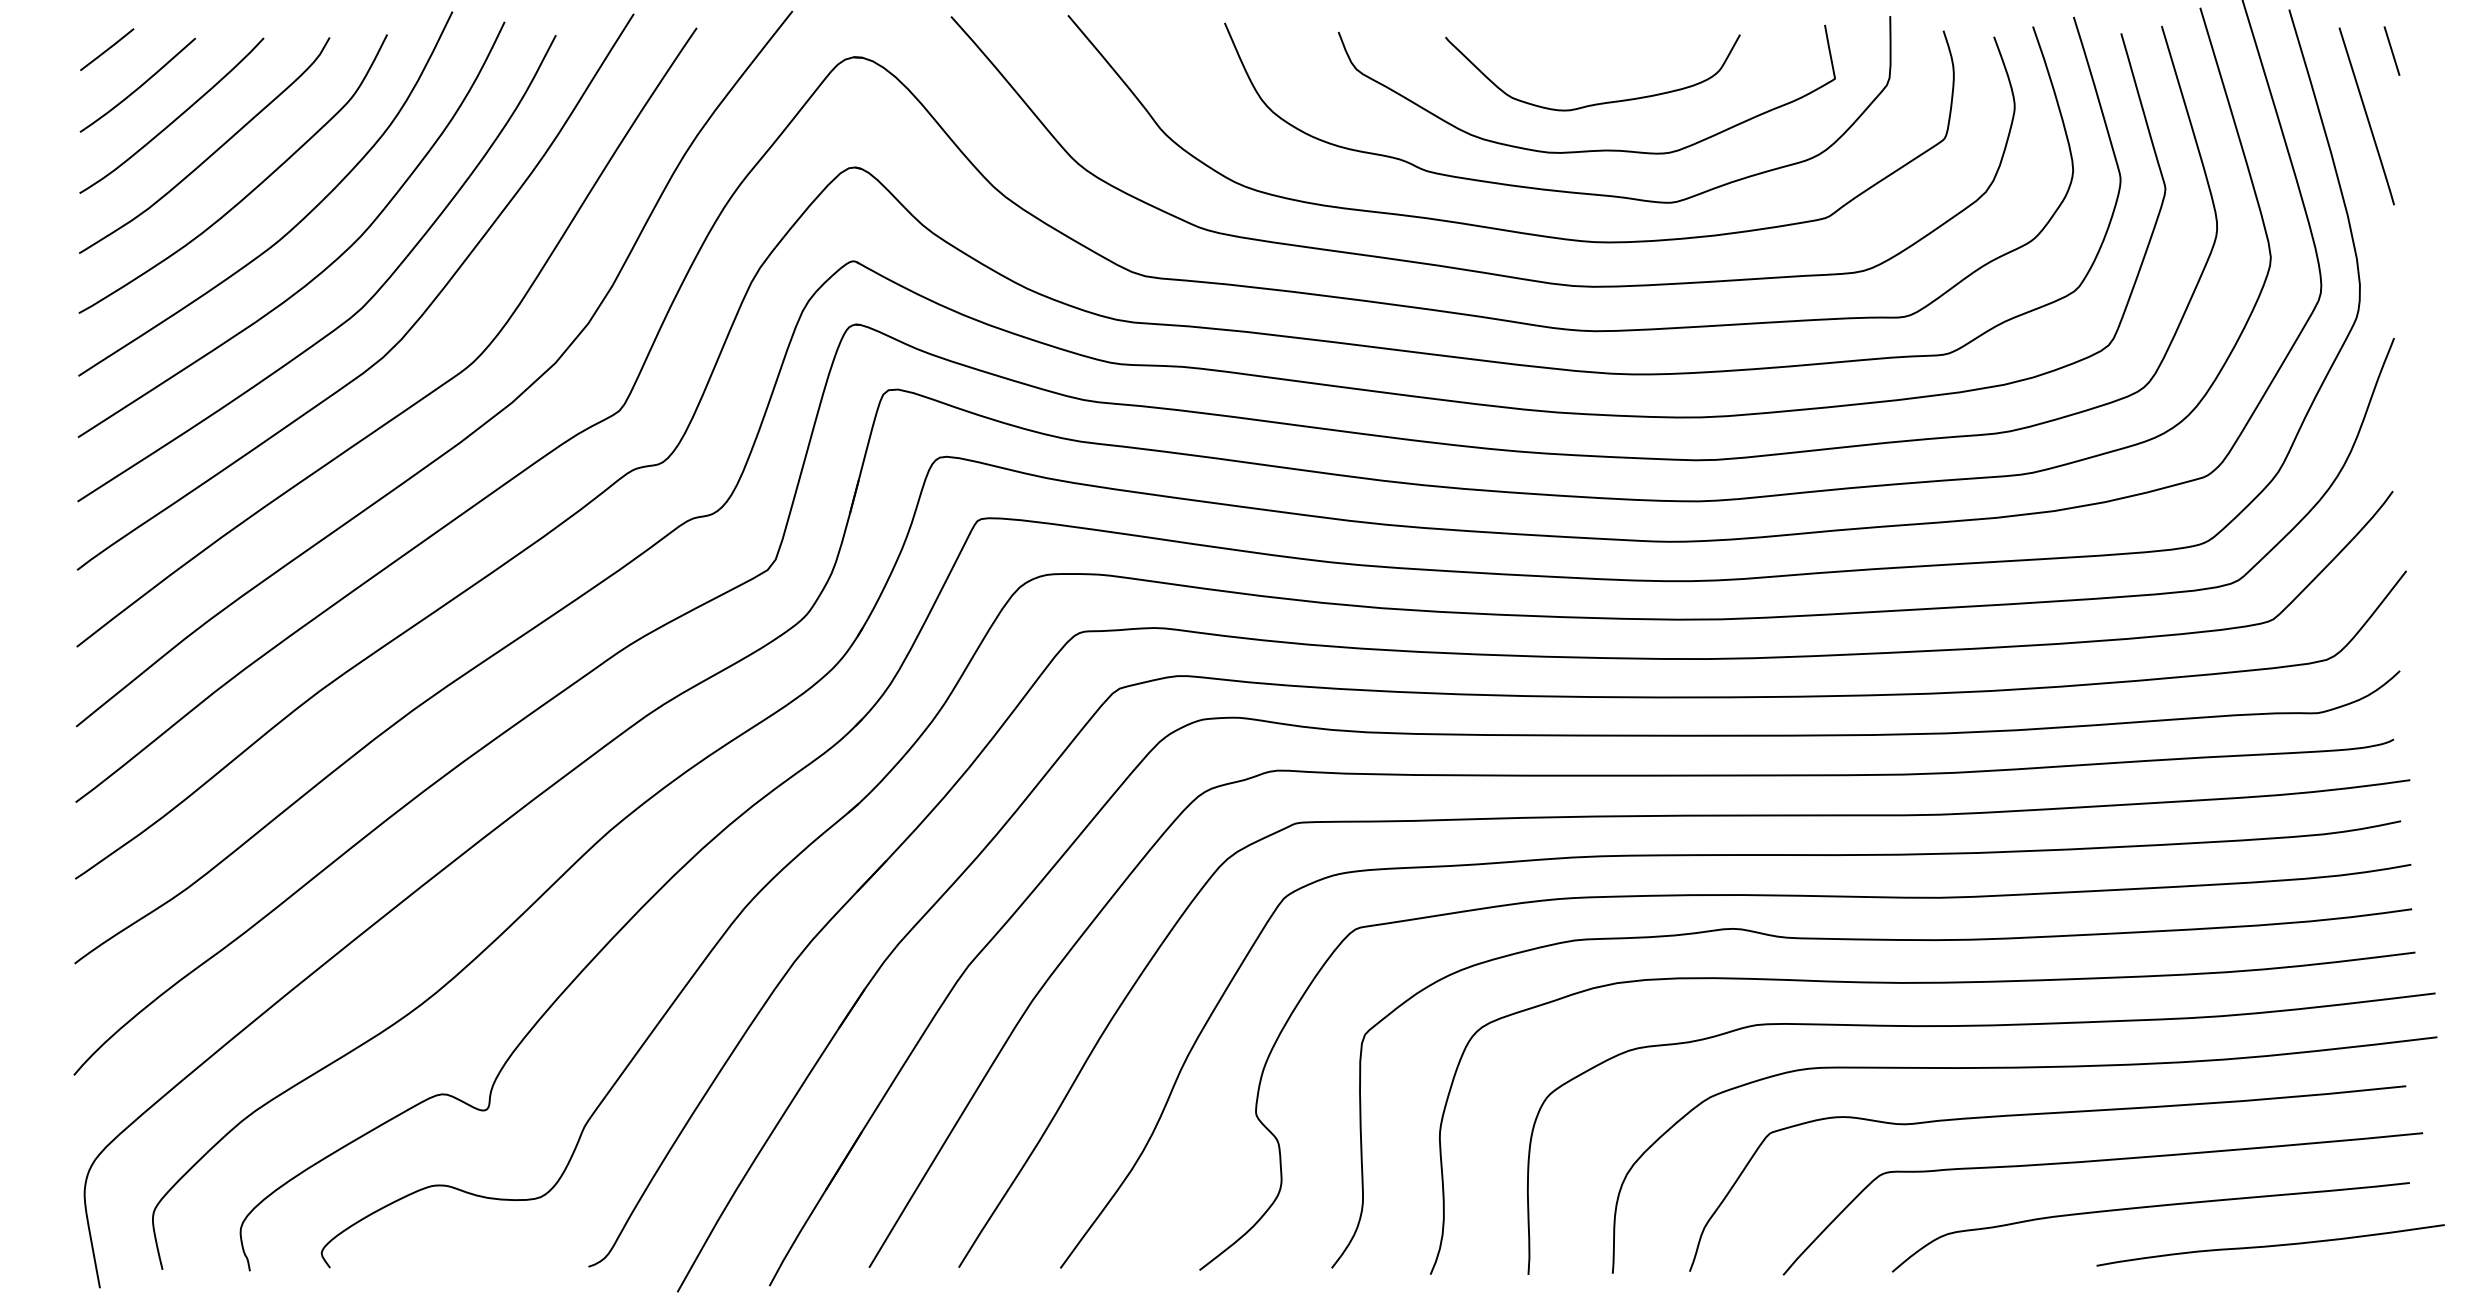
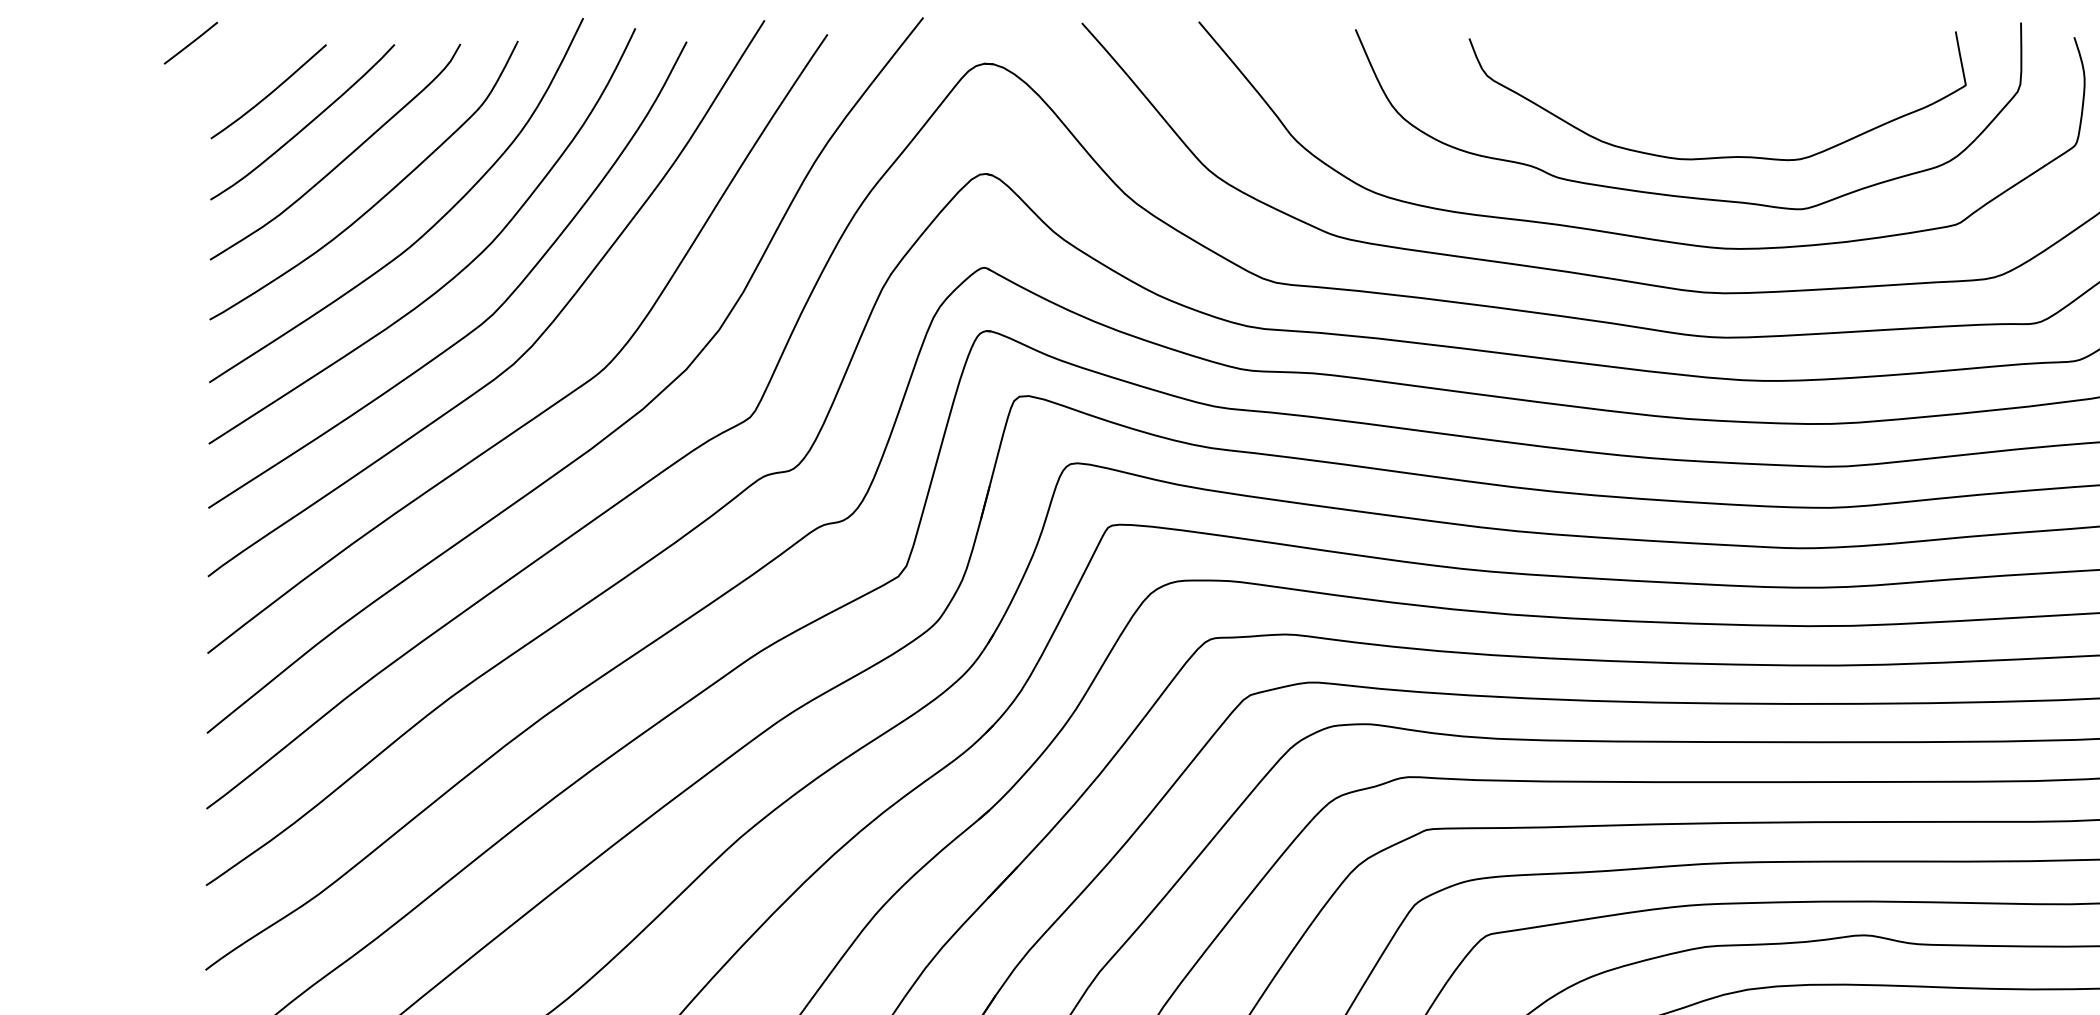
line: (107, 49) -> (191, 42), moved
curve: (1595, 103) -> (1726, 109), removed

